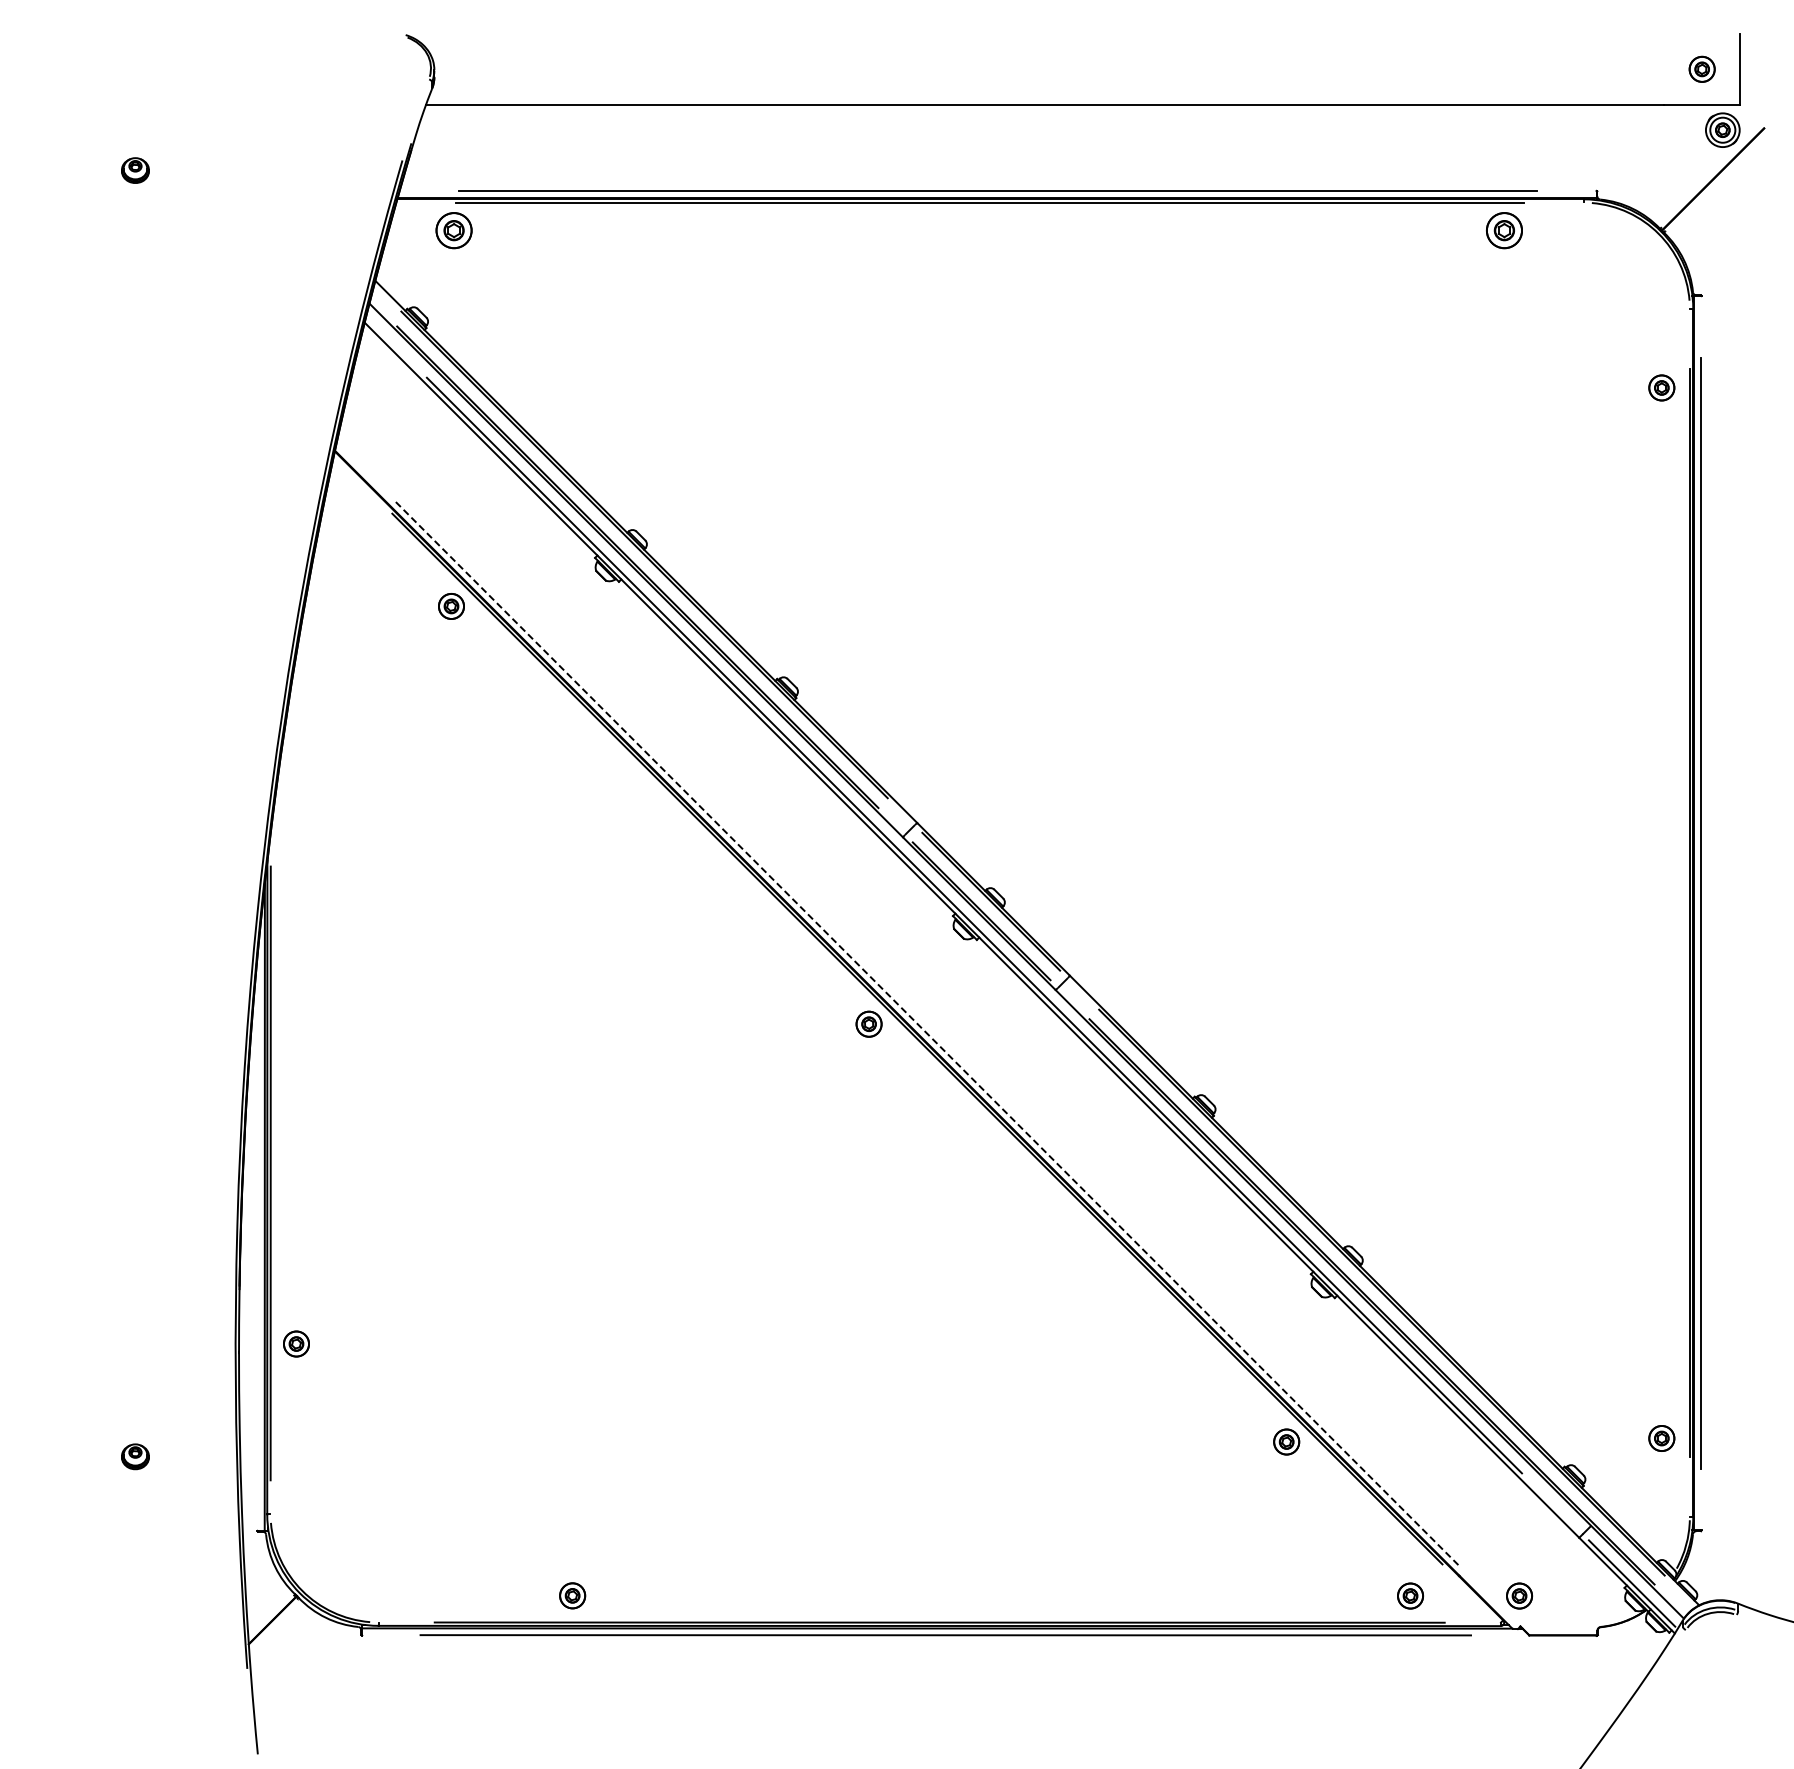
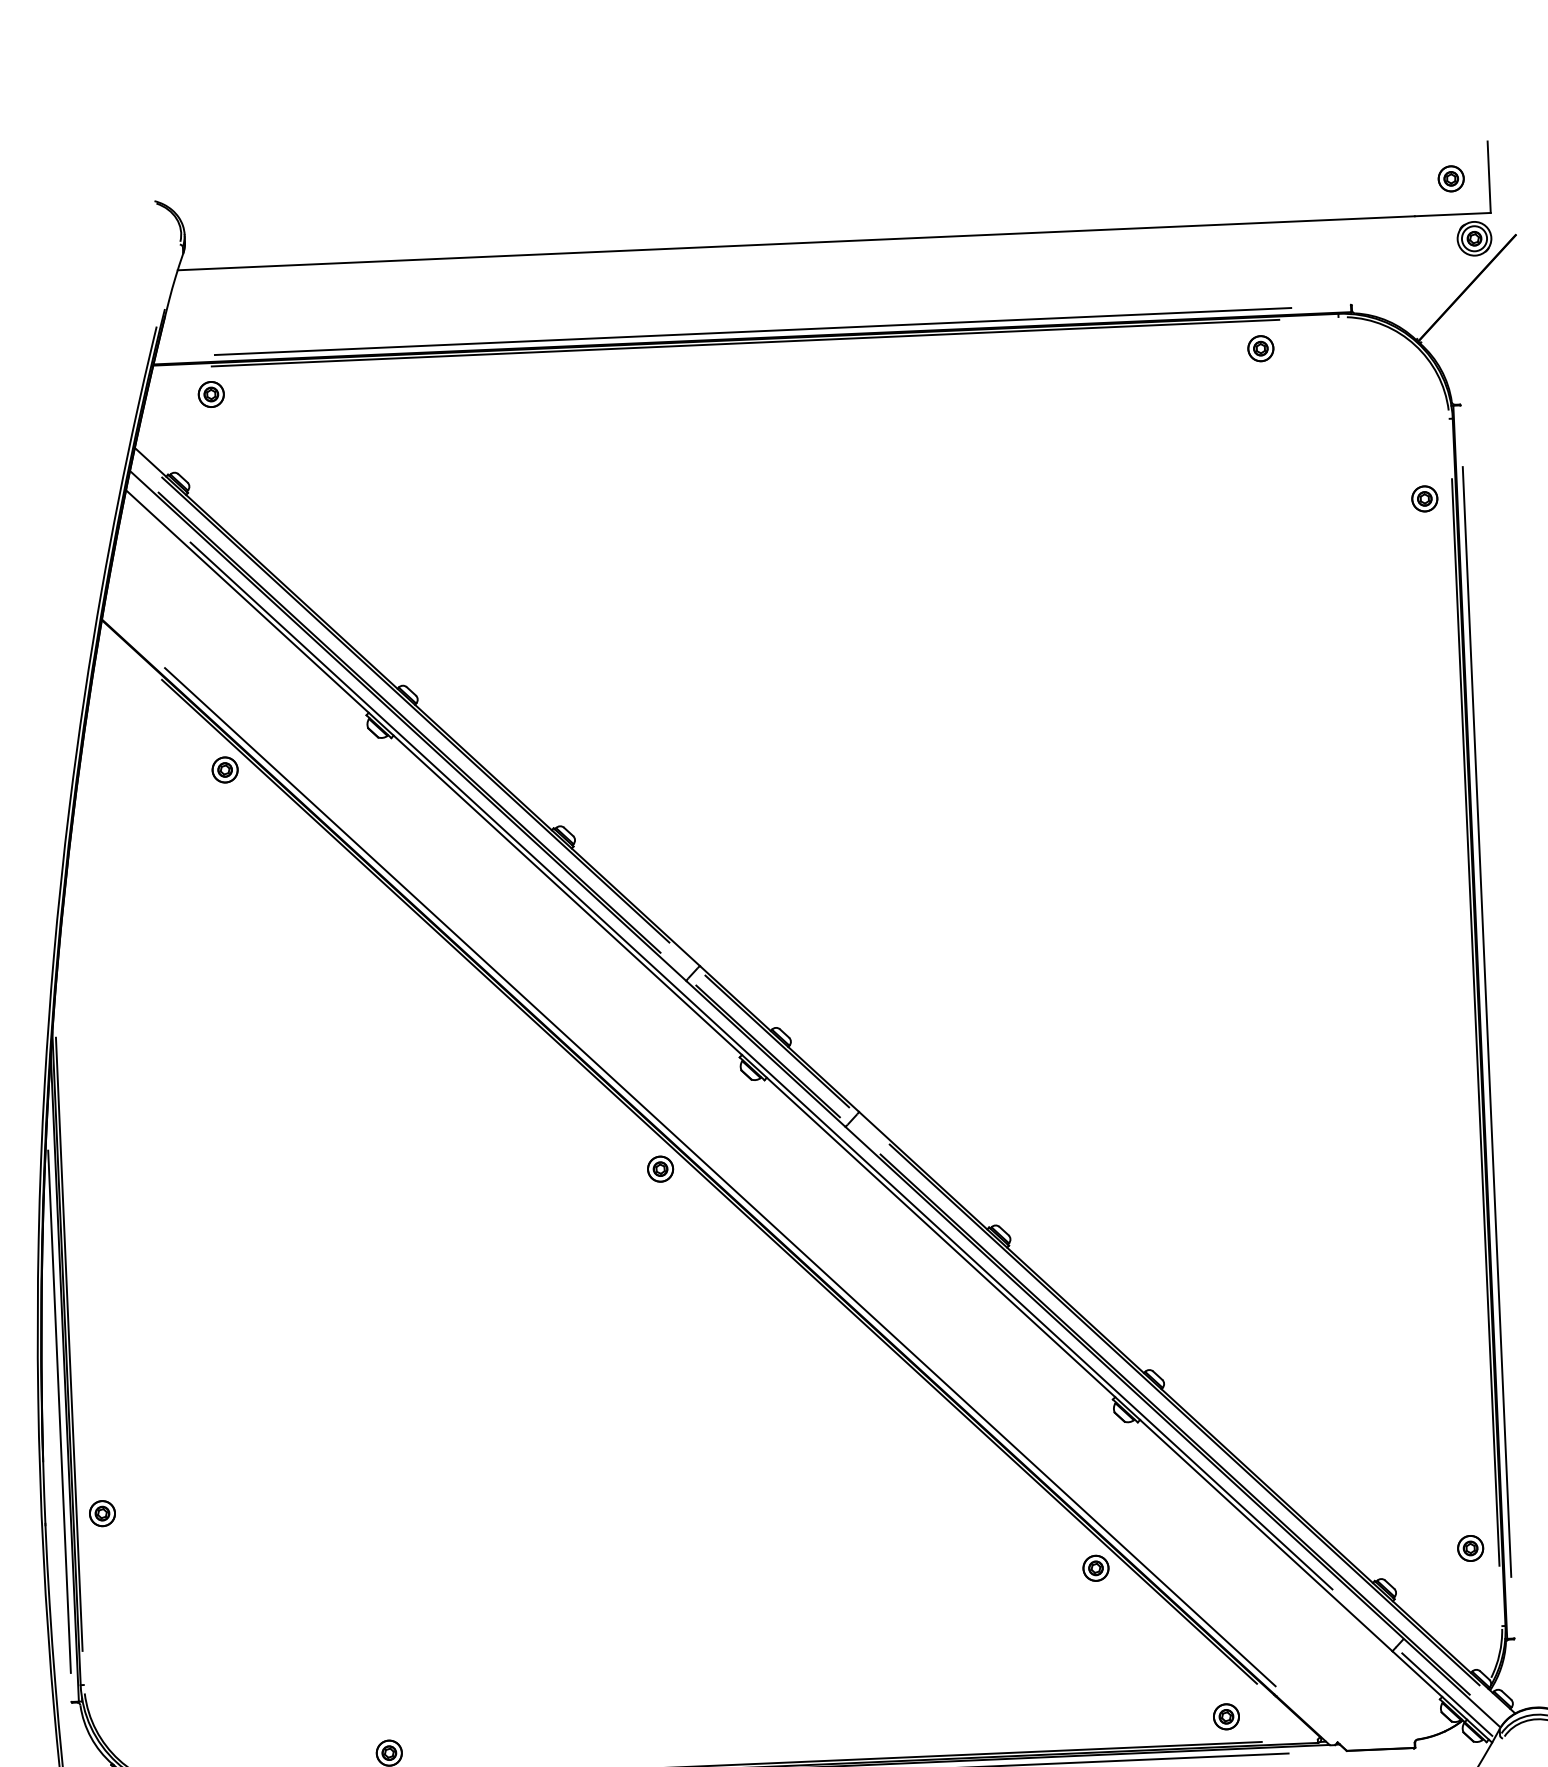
part: (453, 230) -> (210, 394), size x0.71
part: (1504, 230) -> (1260, 348), size x0.71
line: (928, 1035) -> (720, 1177), dashed -> solid
line: (257, 1240) -> (59, 1411), added
part: (1519, 1595) -> (1335, 1711), removed

